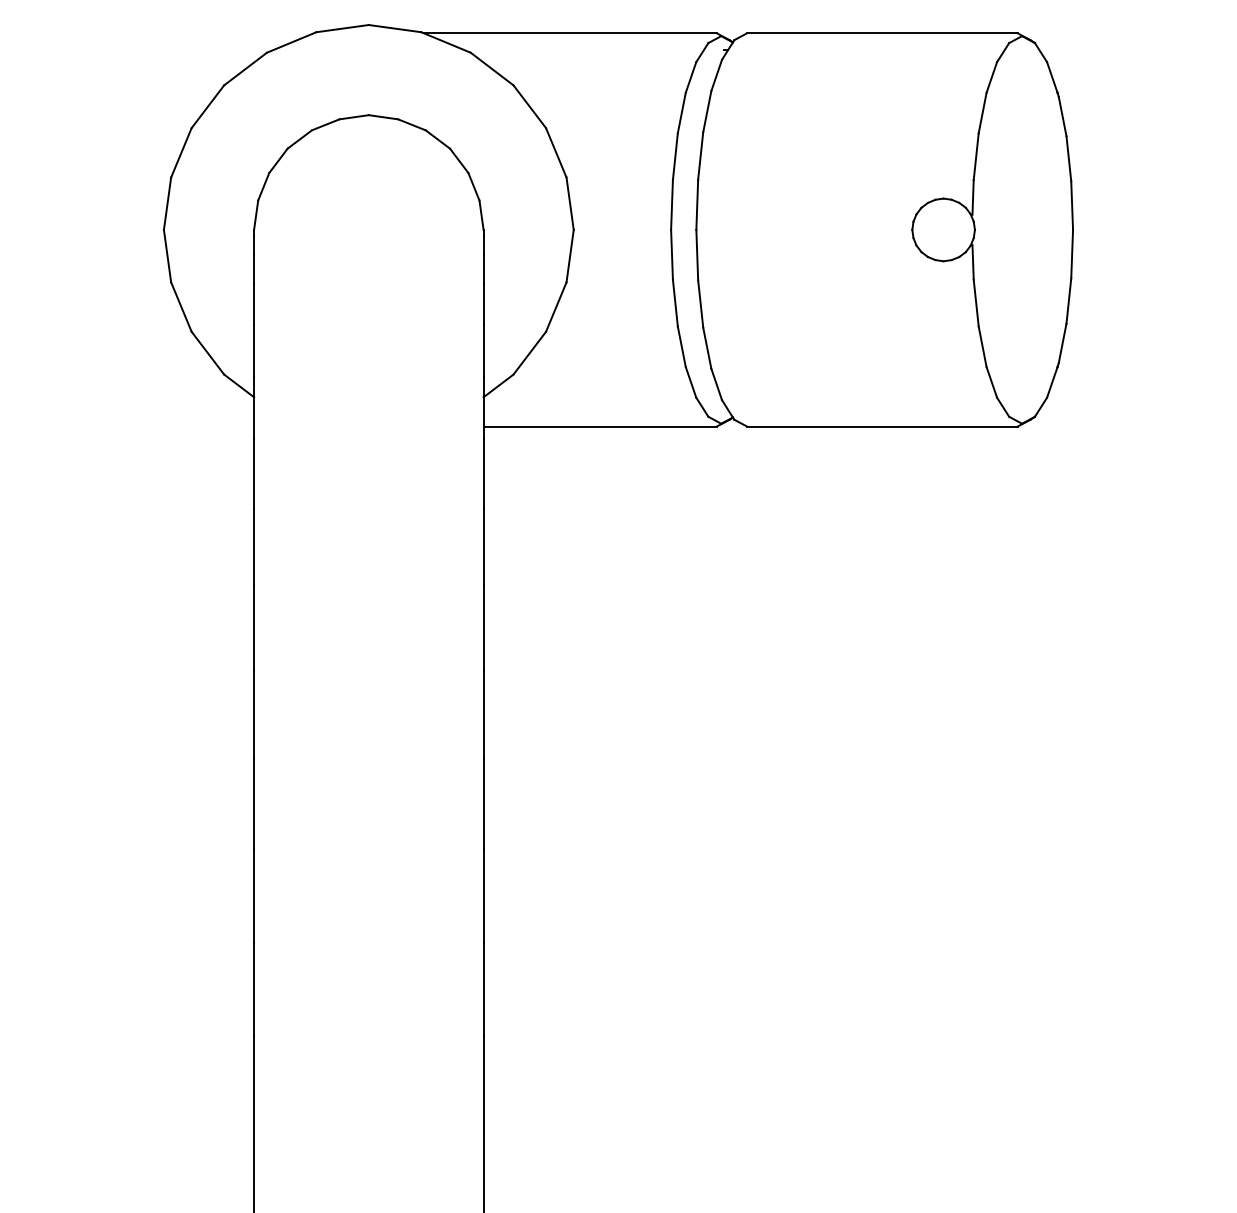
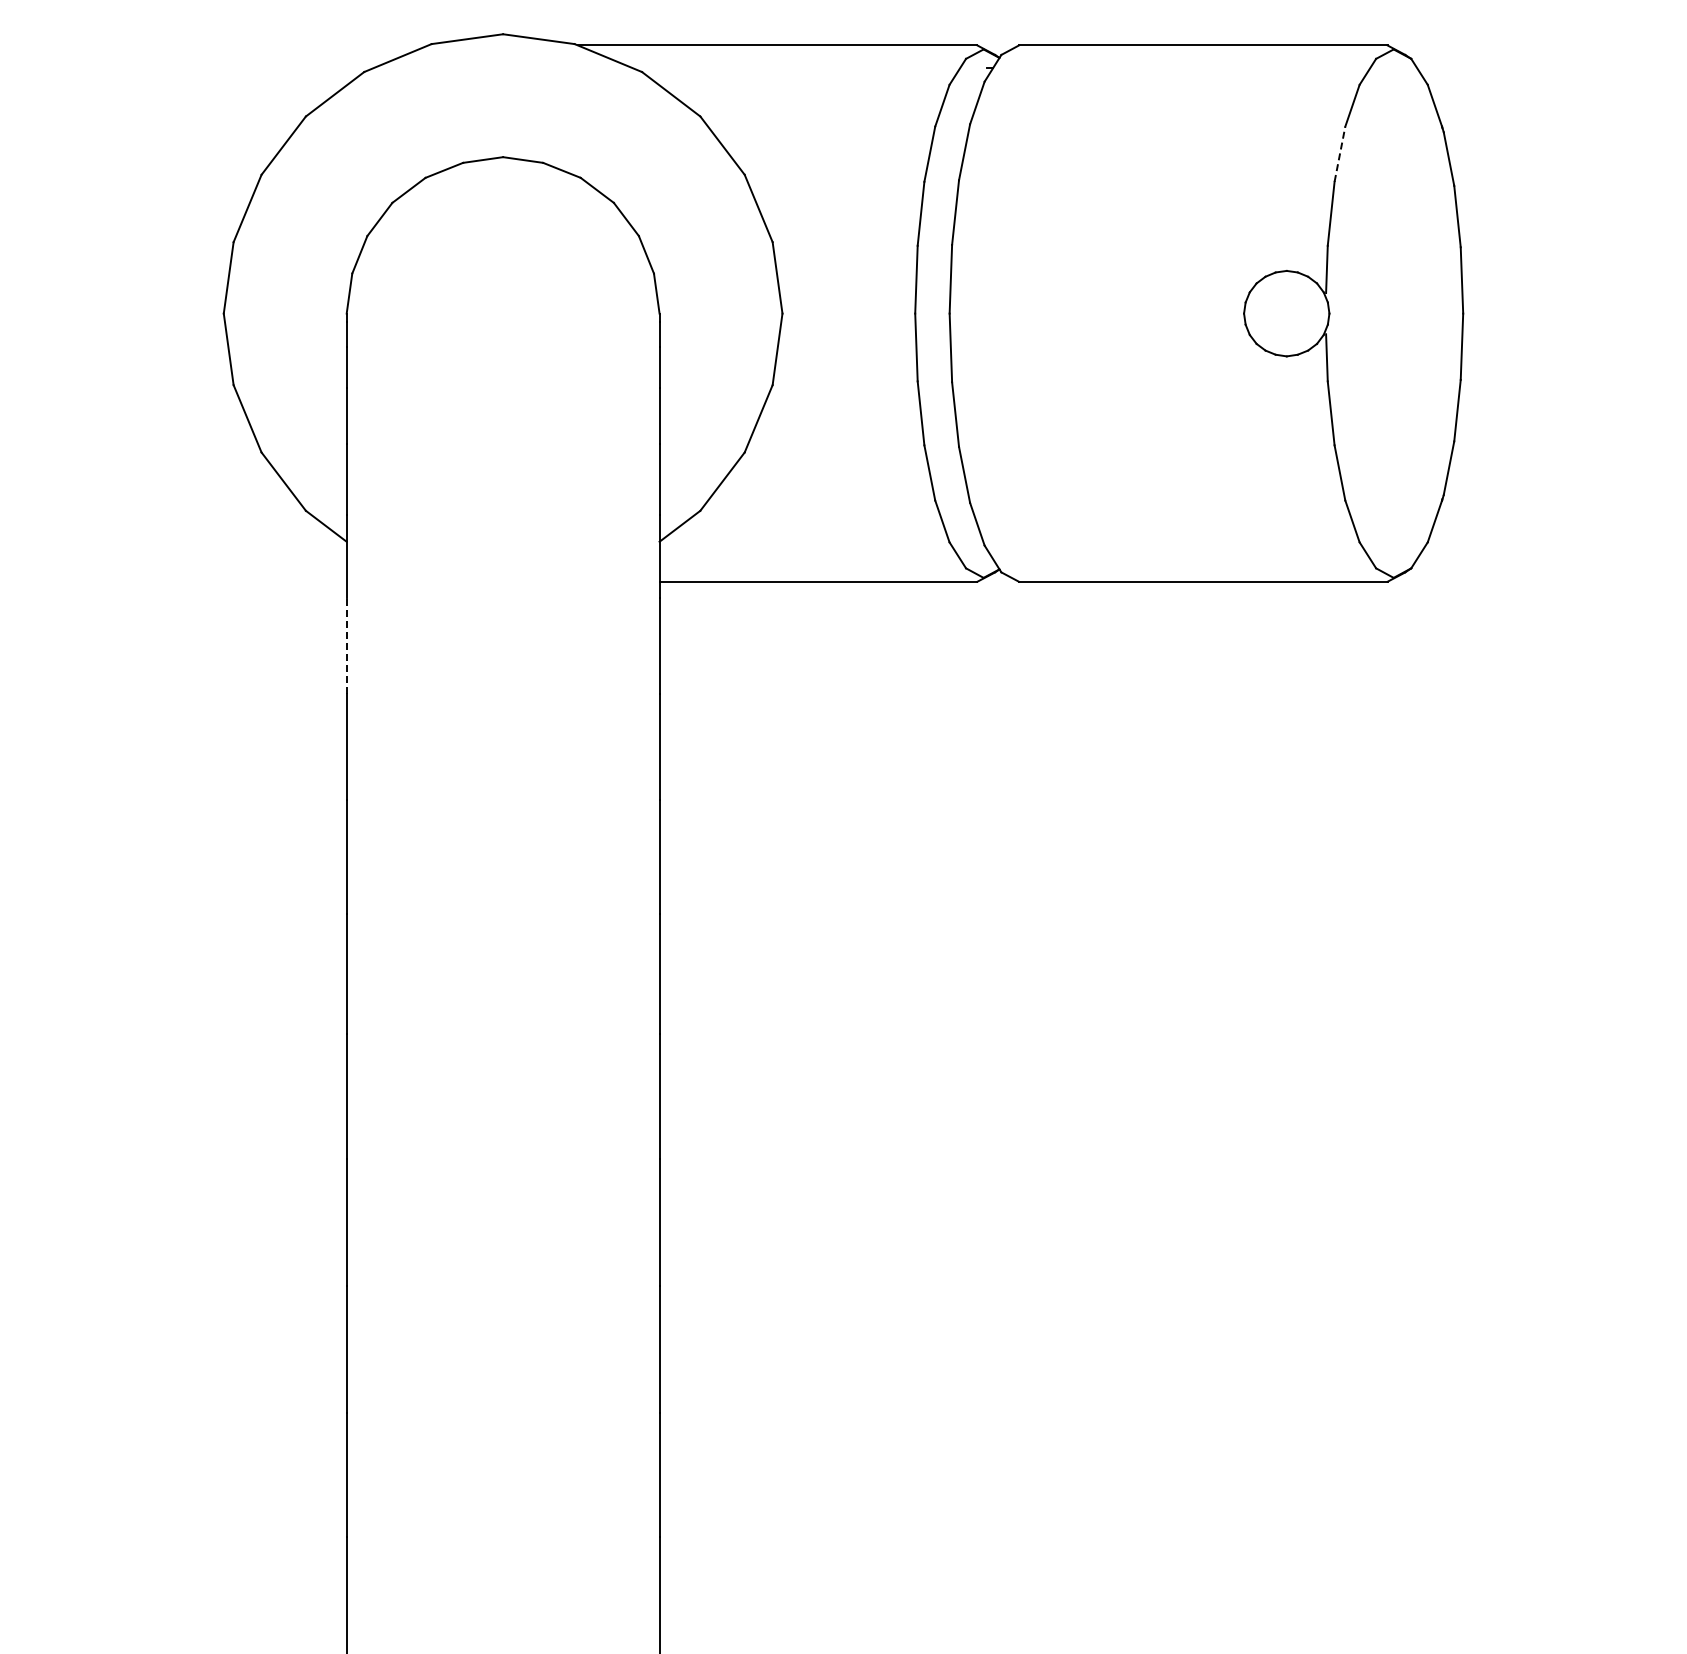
line: (983, 112) -> (1340, 153), solid -> dashed
line: (253, 474) -> (346, 646), solid -> dashed

